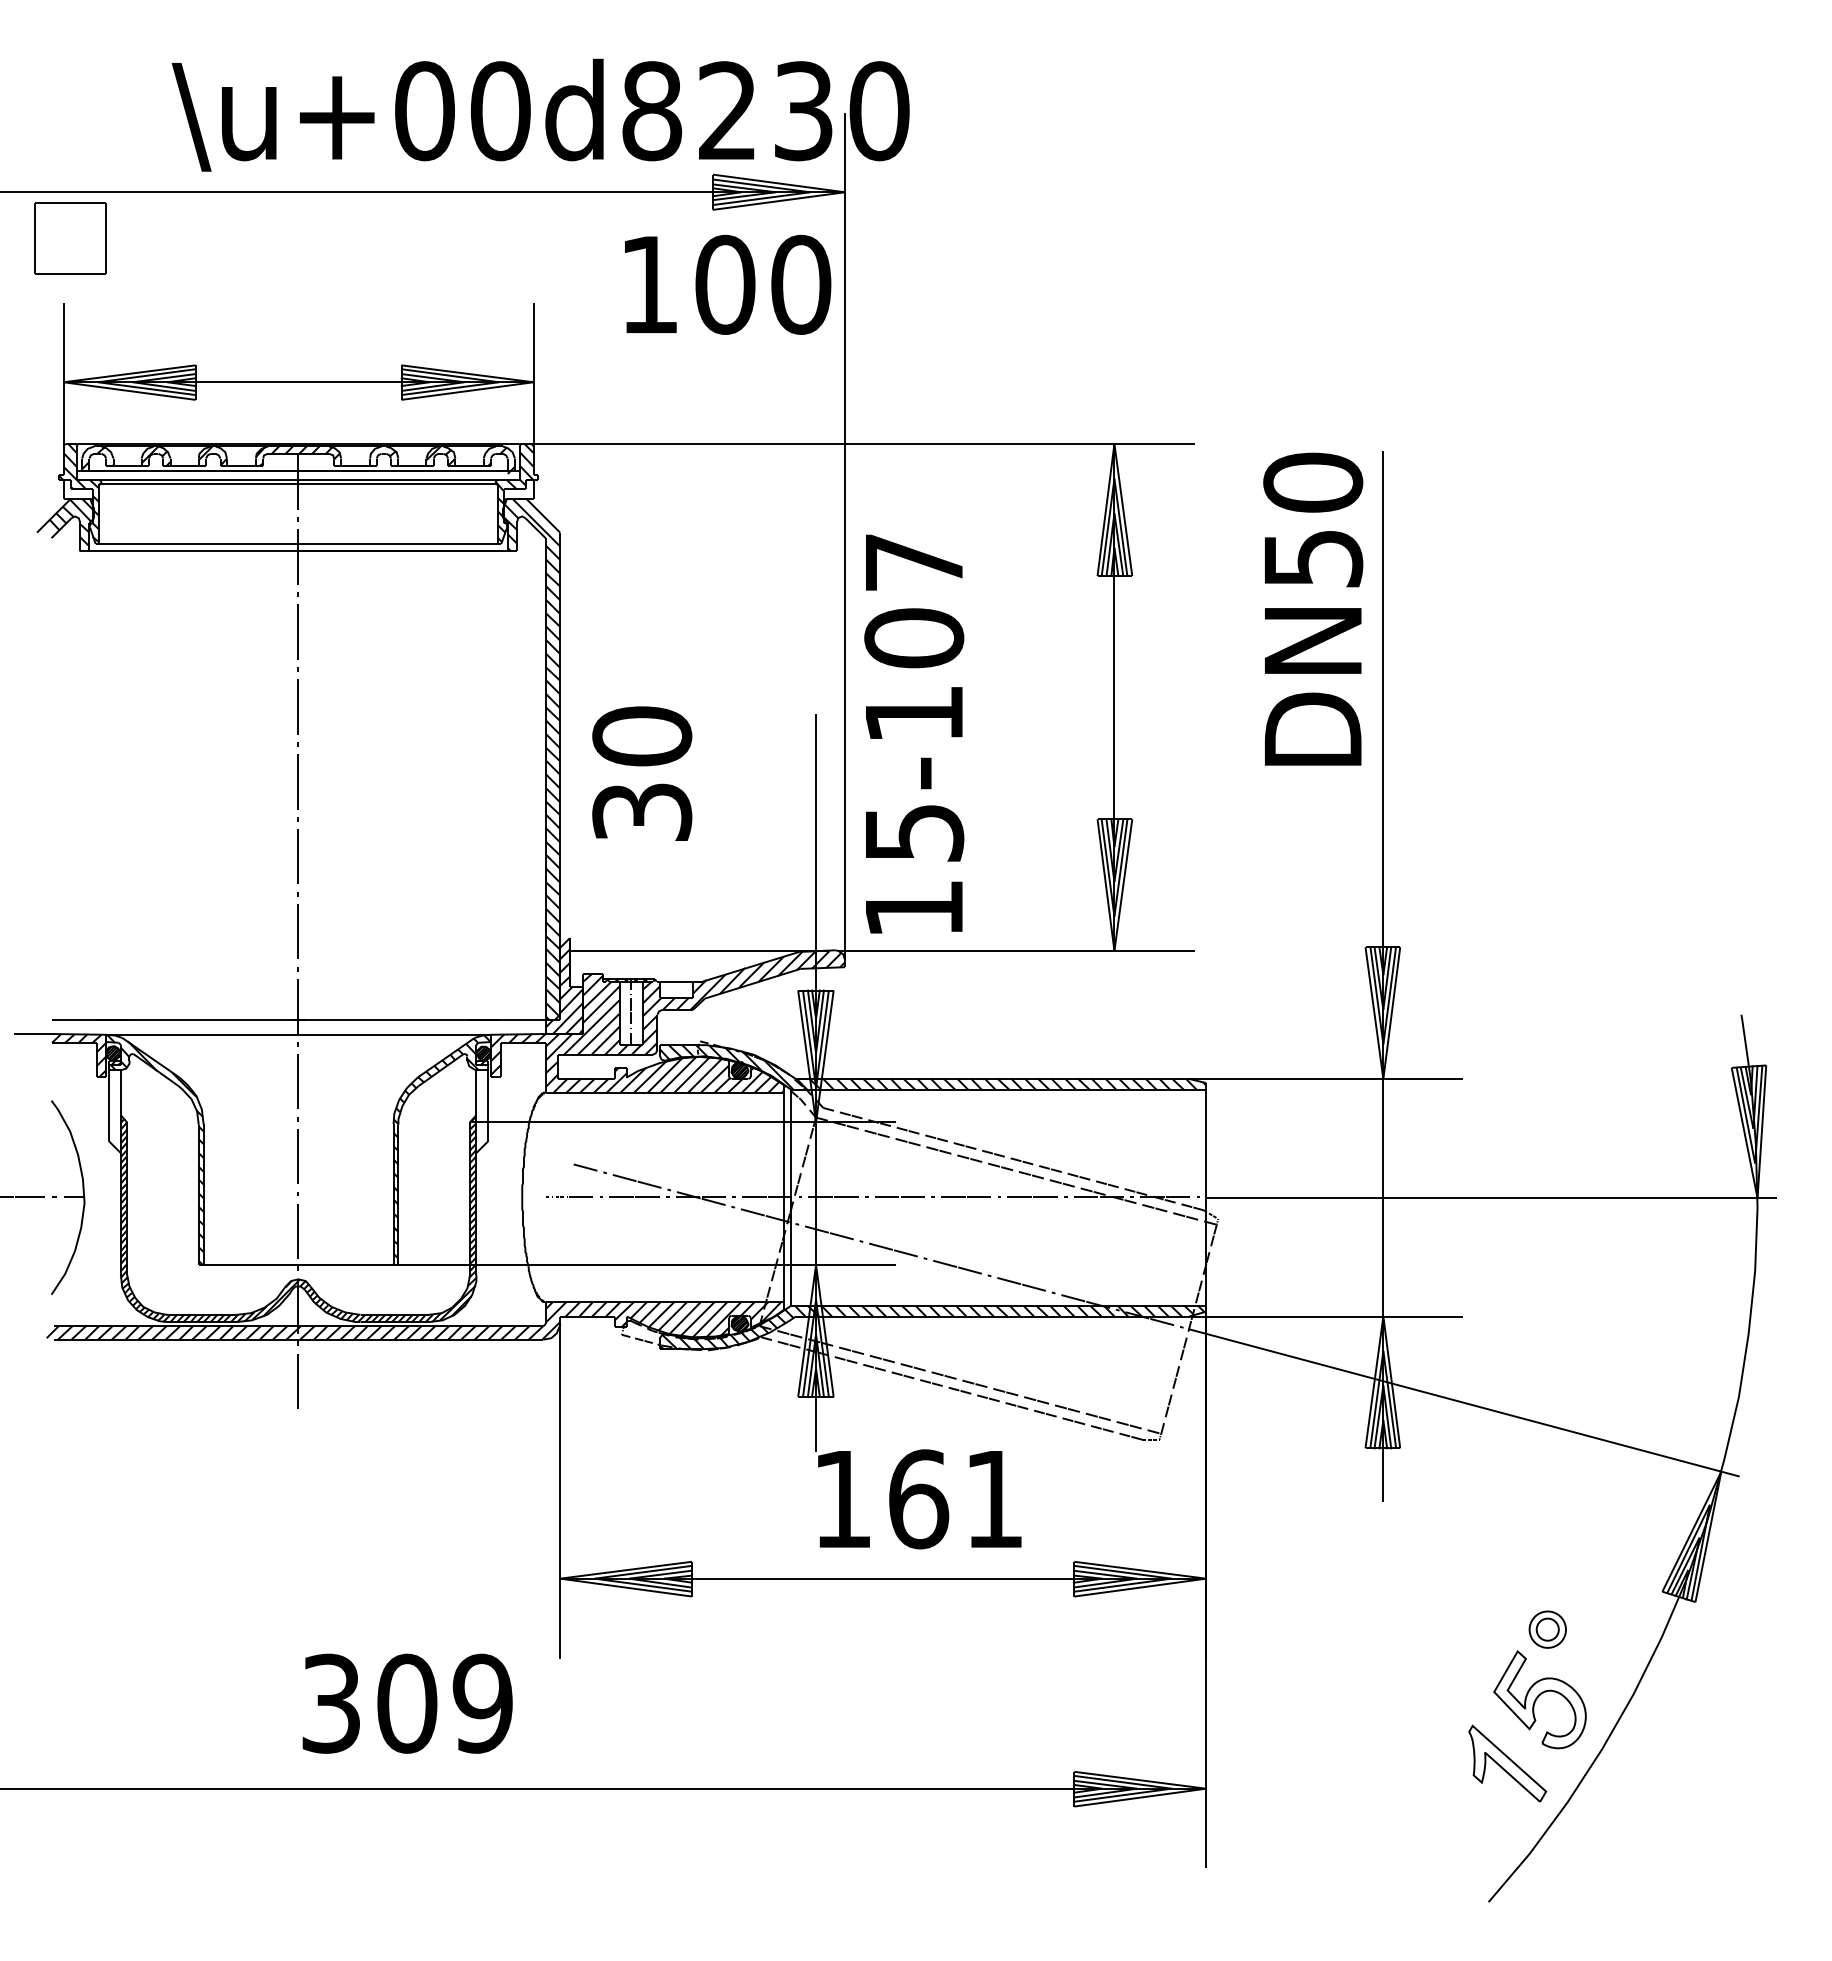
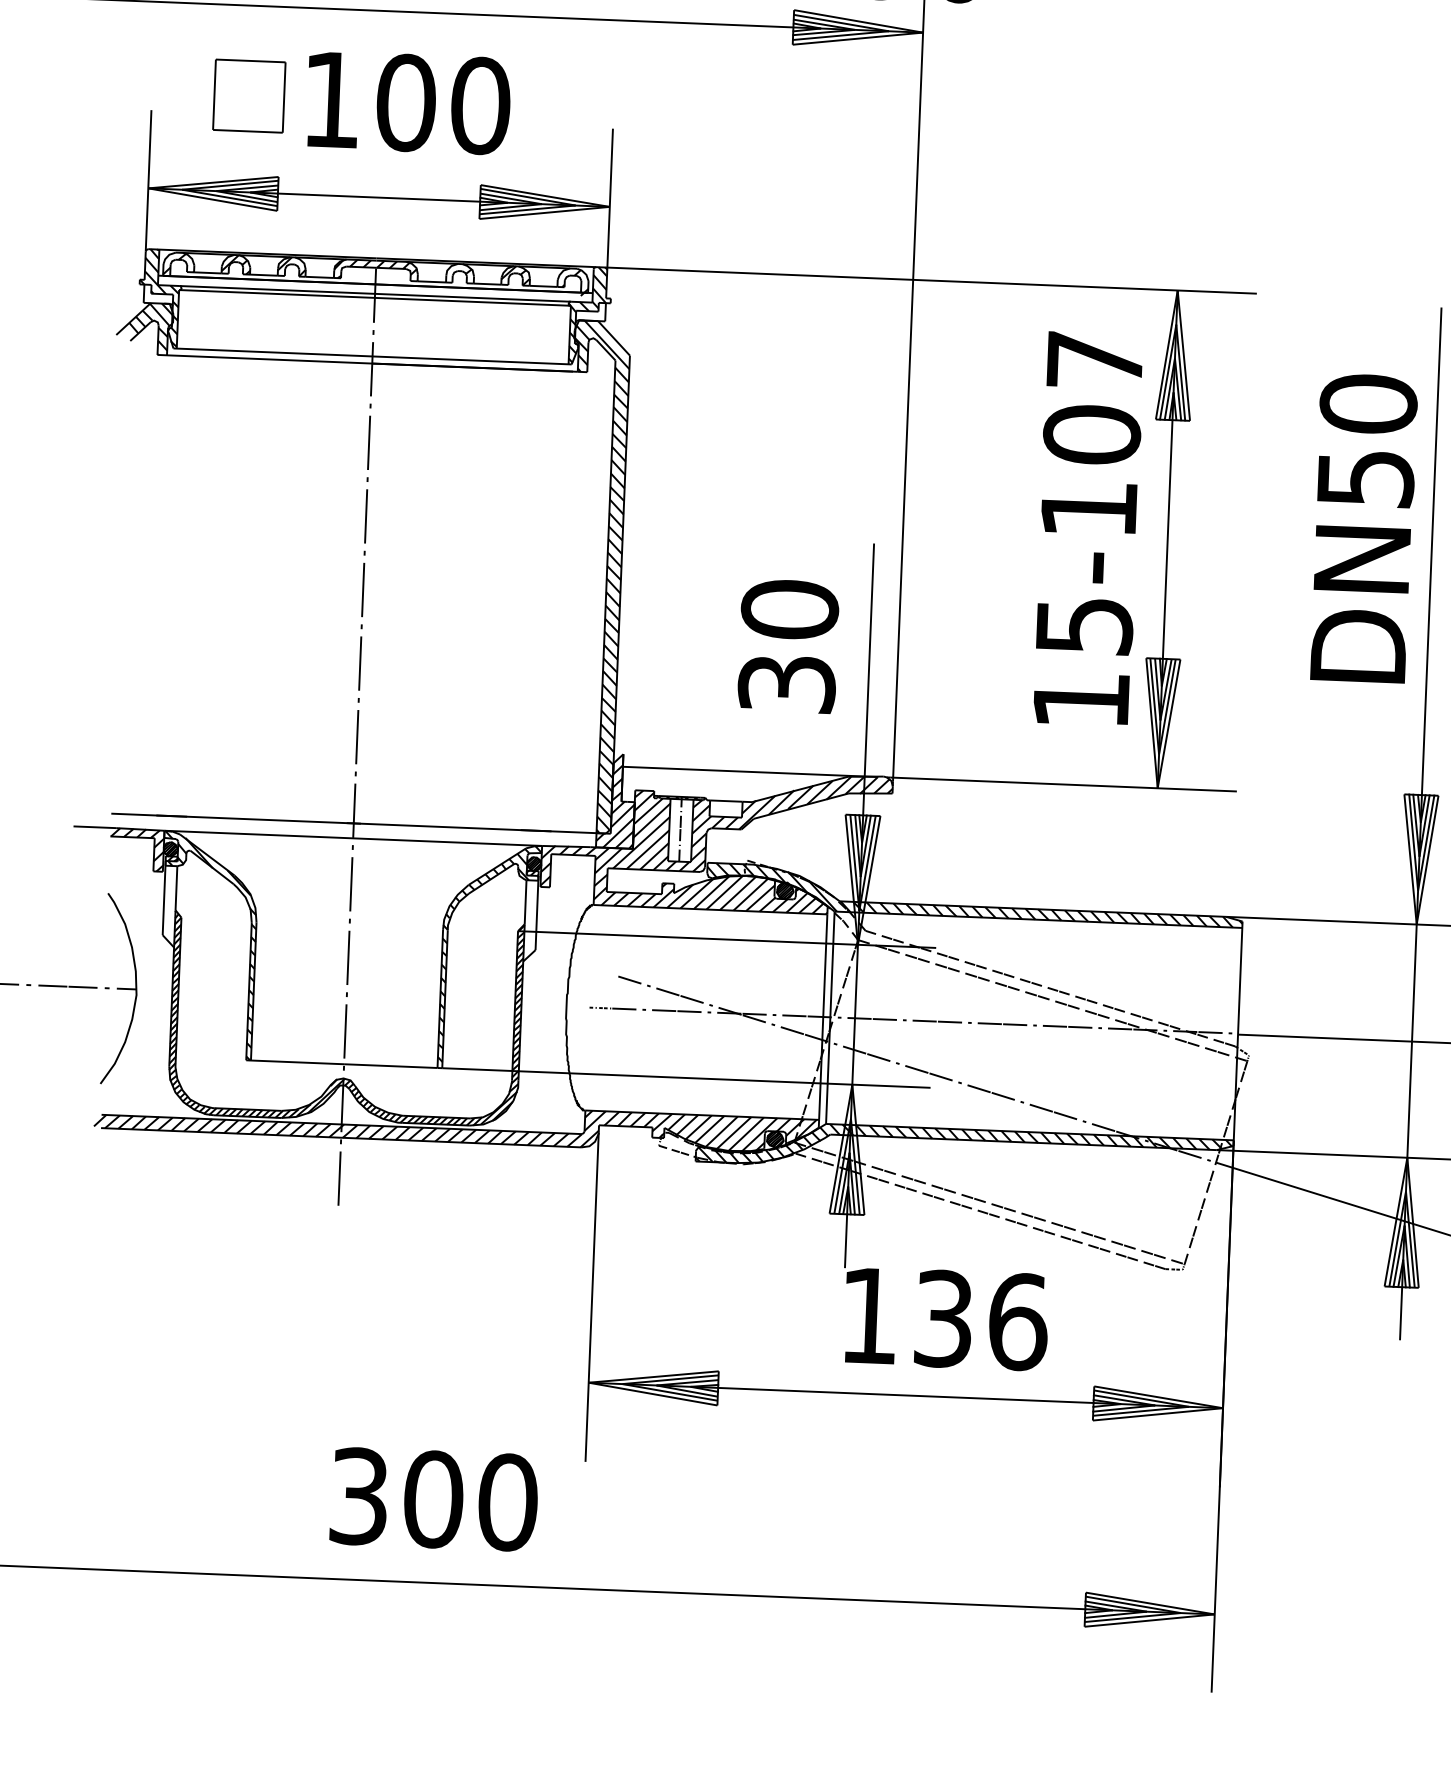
part: (70, 238) -> (249, 96), moved
text: (728, 284) -> (409, 102), moved
text: (1313, 608) -> (1363, 527), moved
text: (914, 733) -> (1088, 528), moved
text: (642, 773) -> (788, 646), moved
text: (956, 1499) -> (980, 1320), 161 -> 136
text: (482, 1703) -> (507, 1502), 309 -> 300

